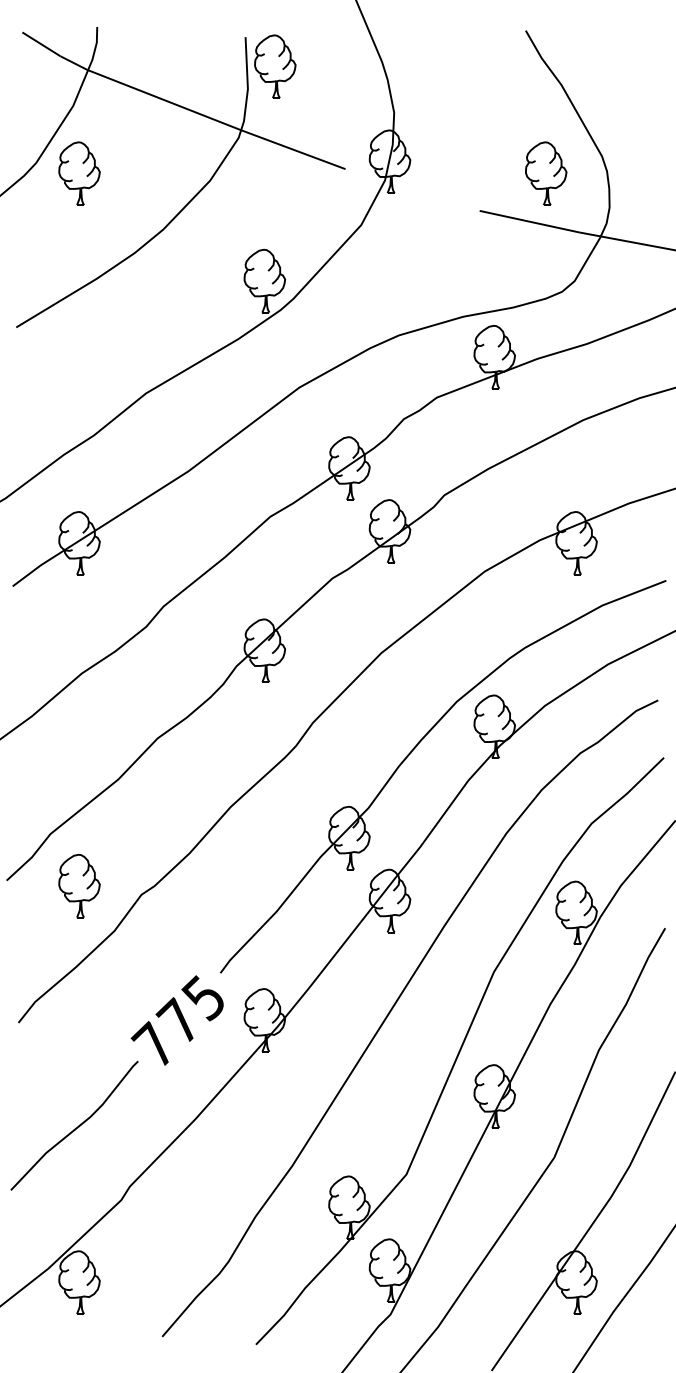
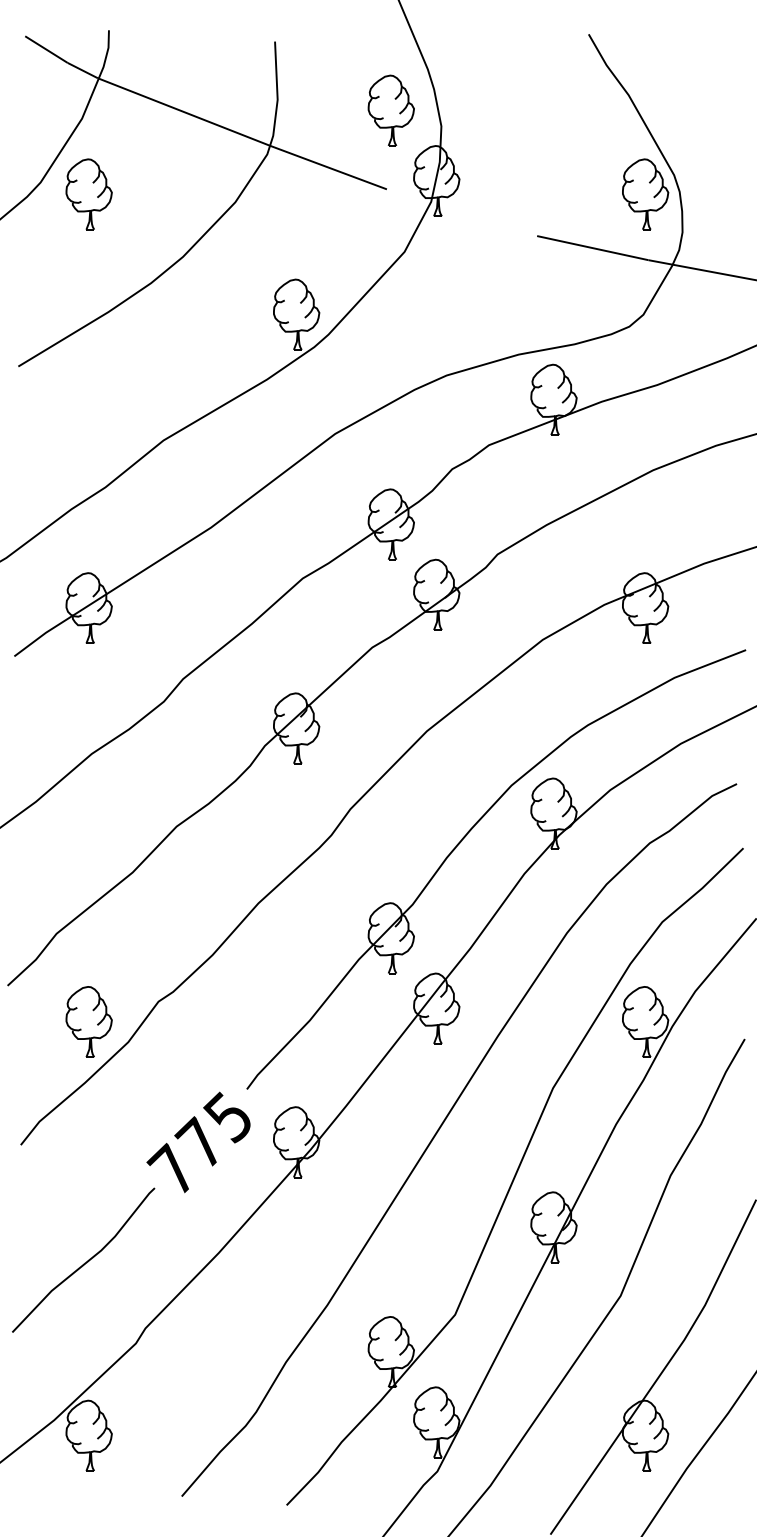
part: (274, 66) -> (390, 110), moved
part: (546, 173) -> (645, 194), moved
part: (78, 885) -> (88, 1021), moved

